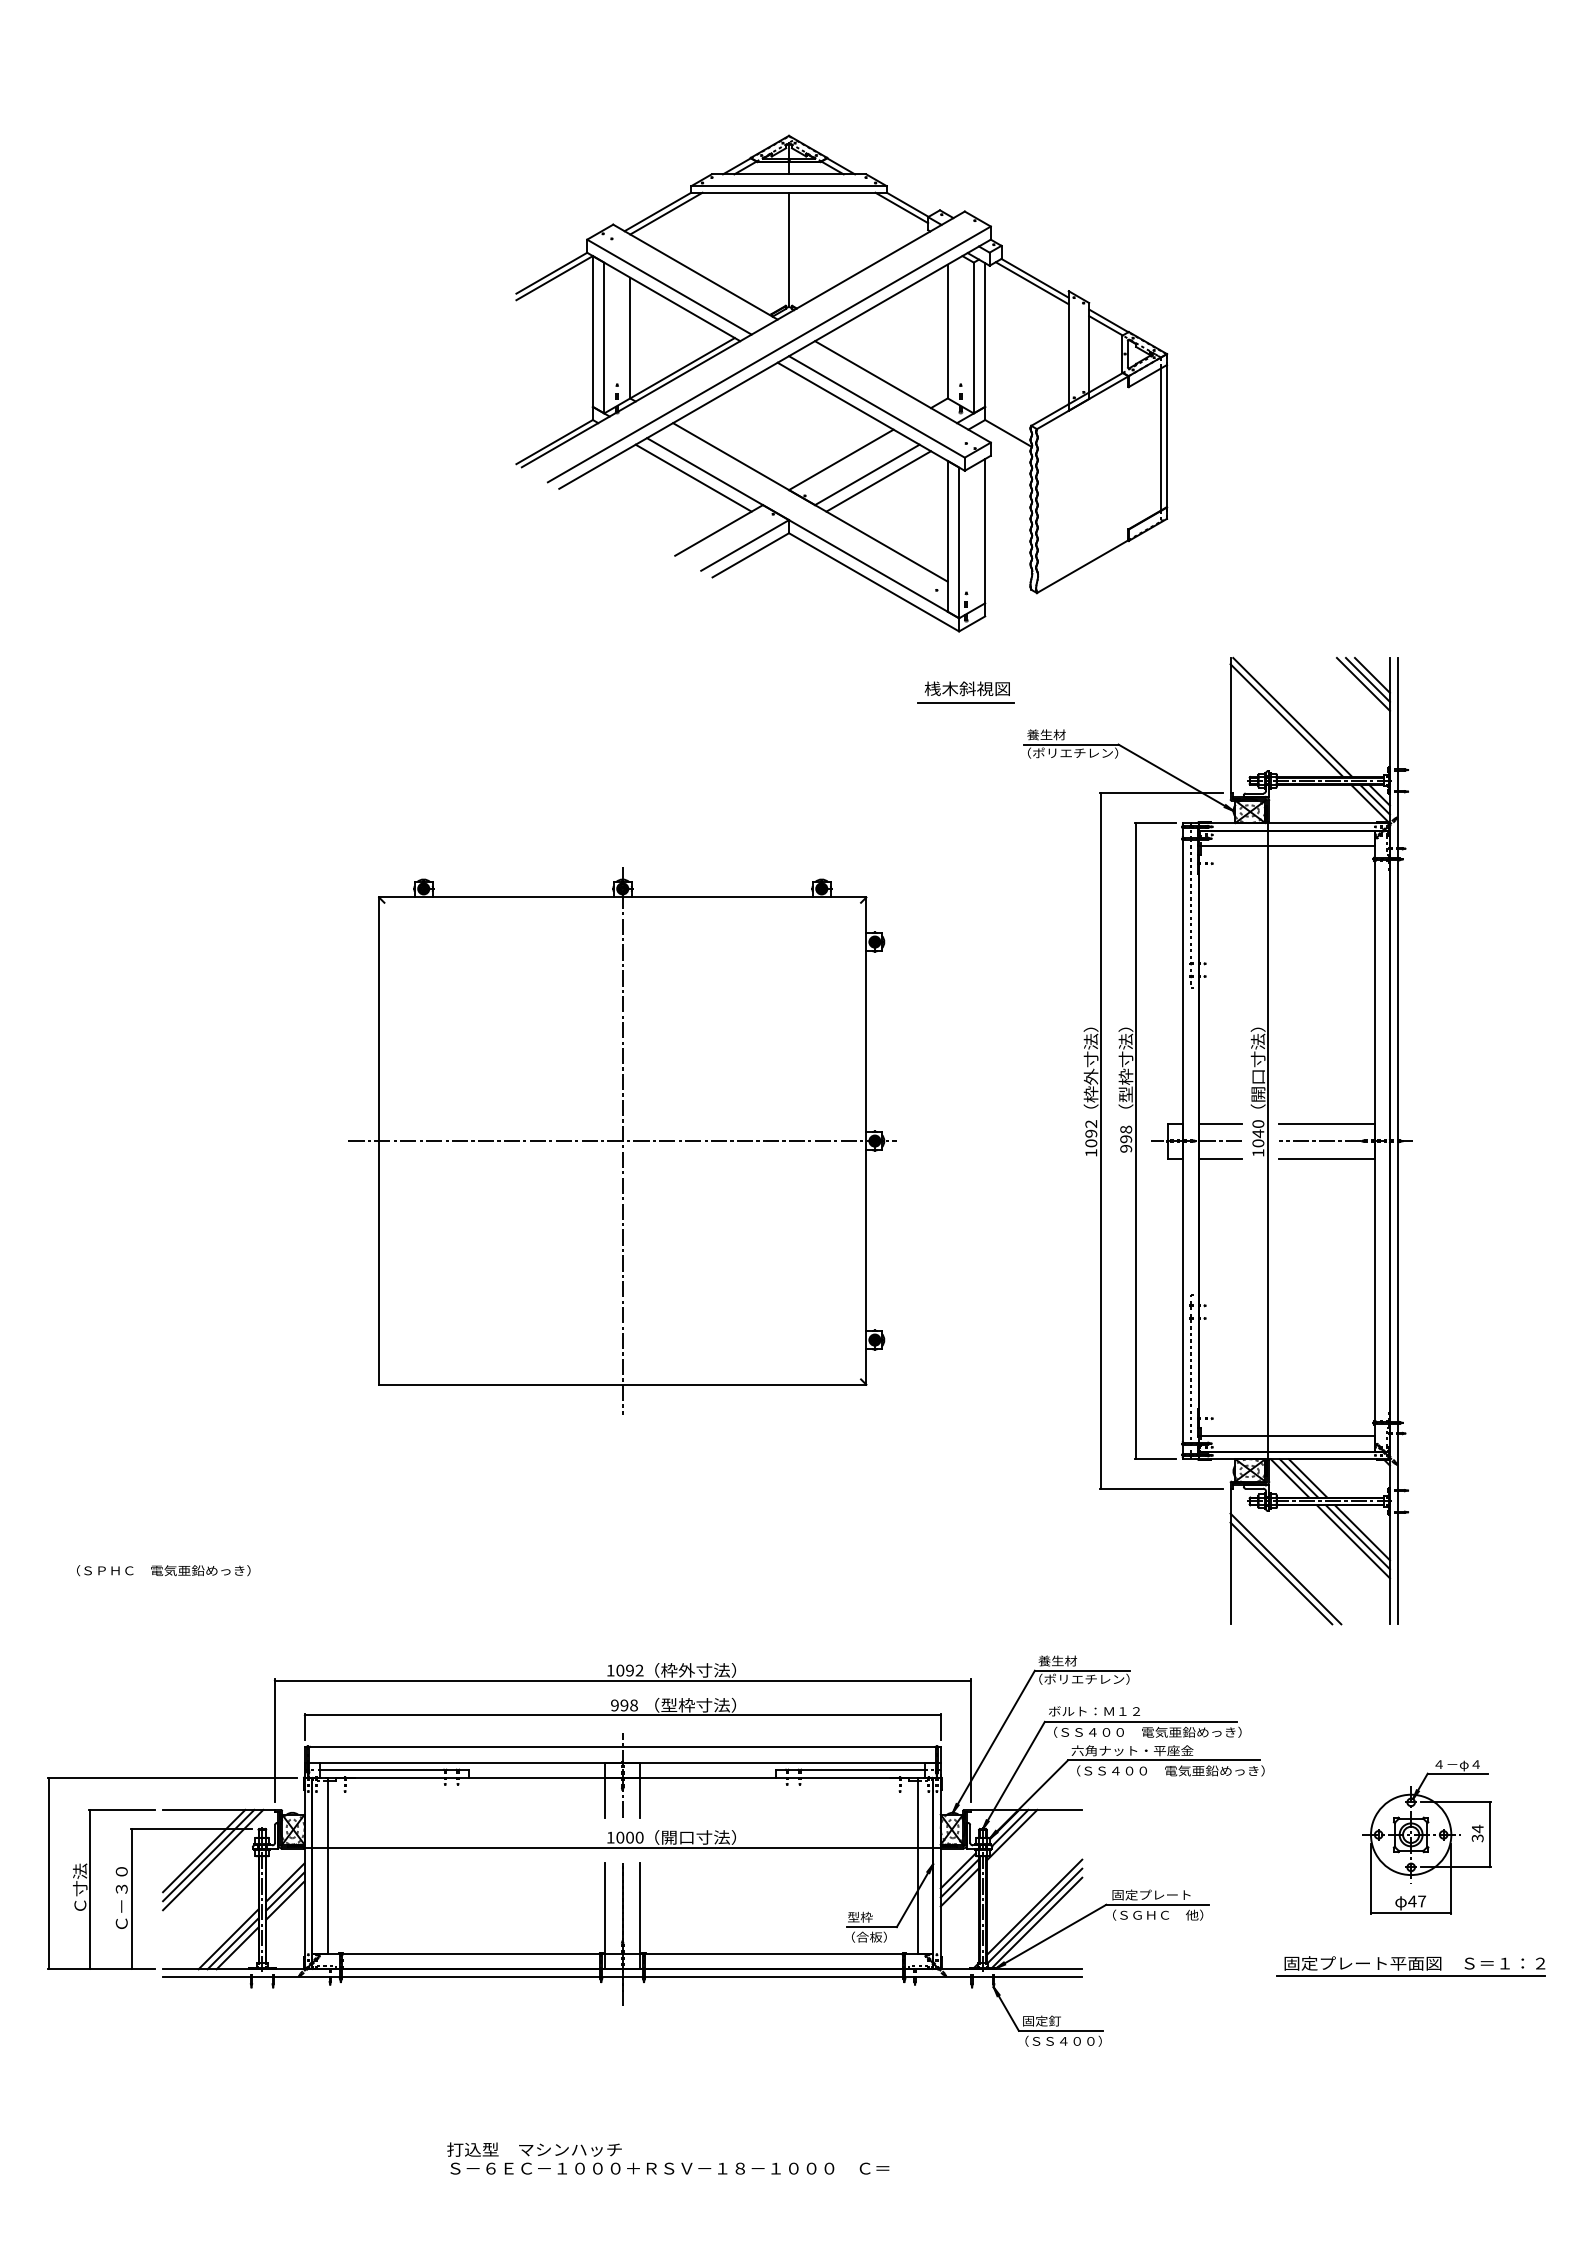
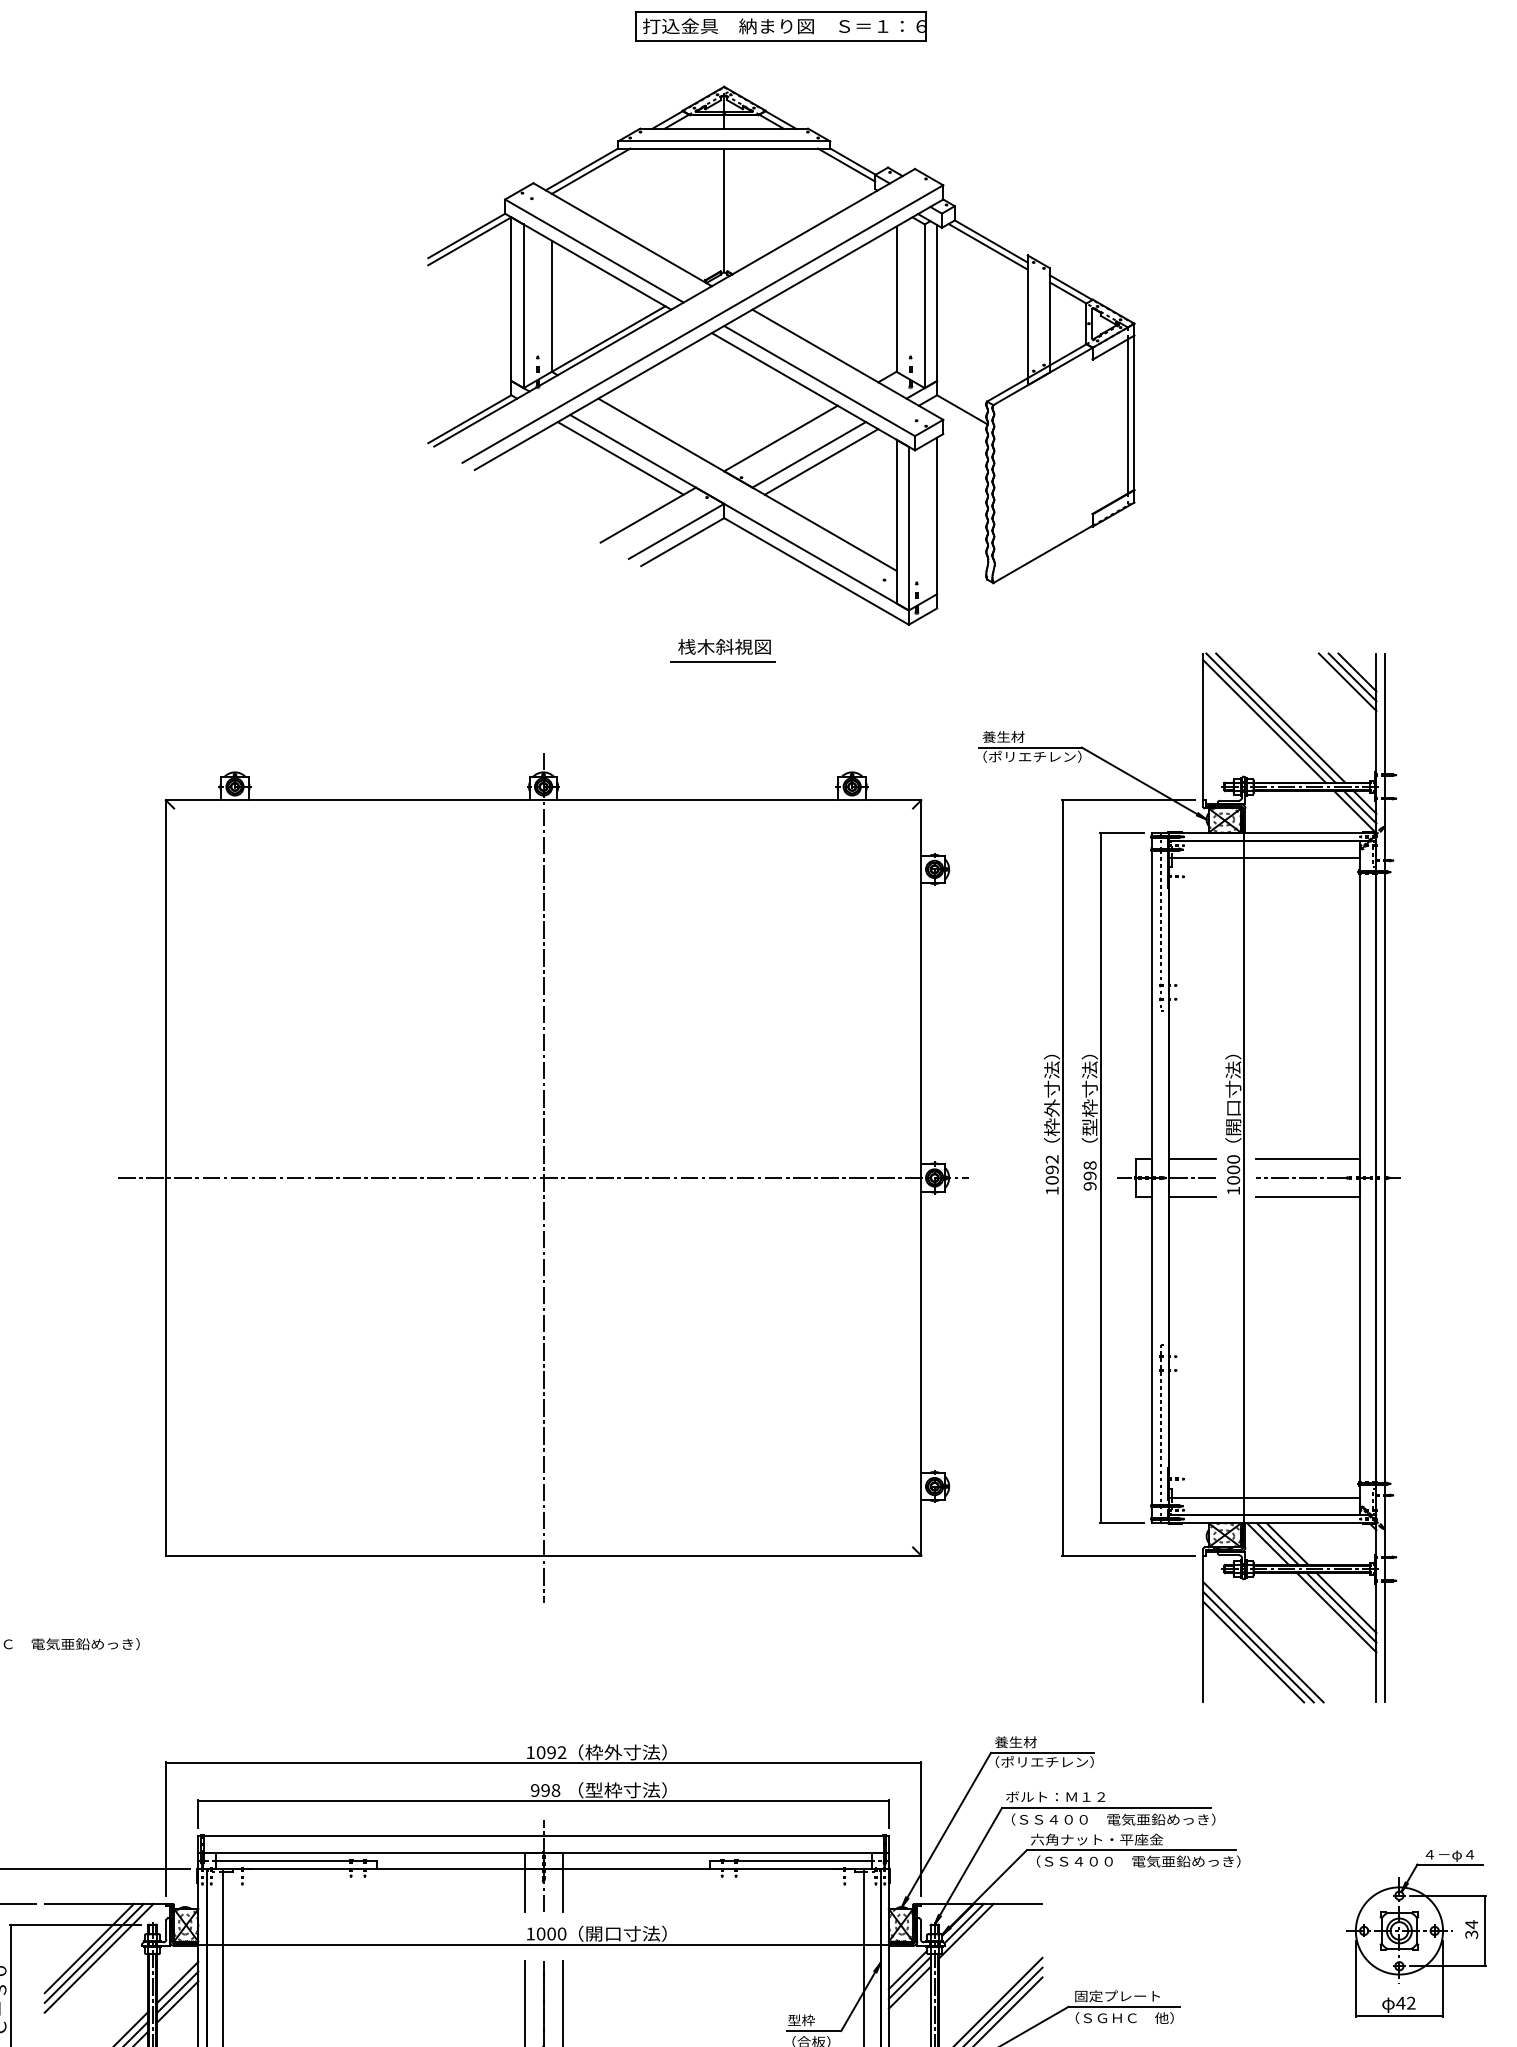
part: (841, 80) -> (781, 26), added
part: (965, 692) -> (722, 650), moved
line: (1301, 717) -> (1280, 718), added
text: (1258, 1133) -> (1233, 1169), 1040 -> 1000
part: (622, 1140) -> (543, 1177), size x1.43
line: (1276, 1577) -> (1253, 1651), added
text: (1422, 1901) -> (1411, 2003), 47 -> 42

